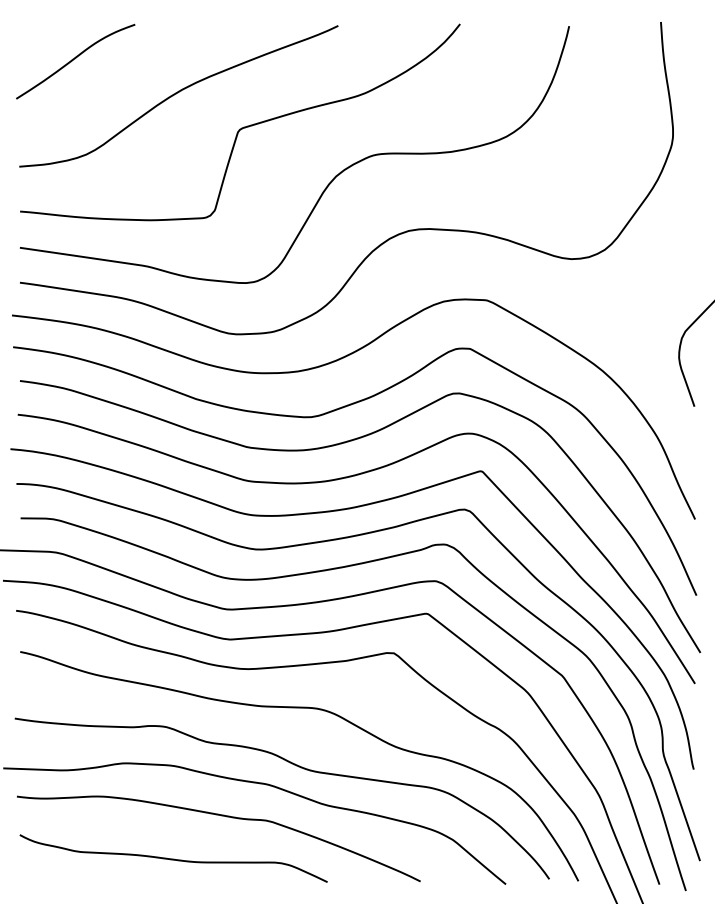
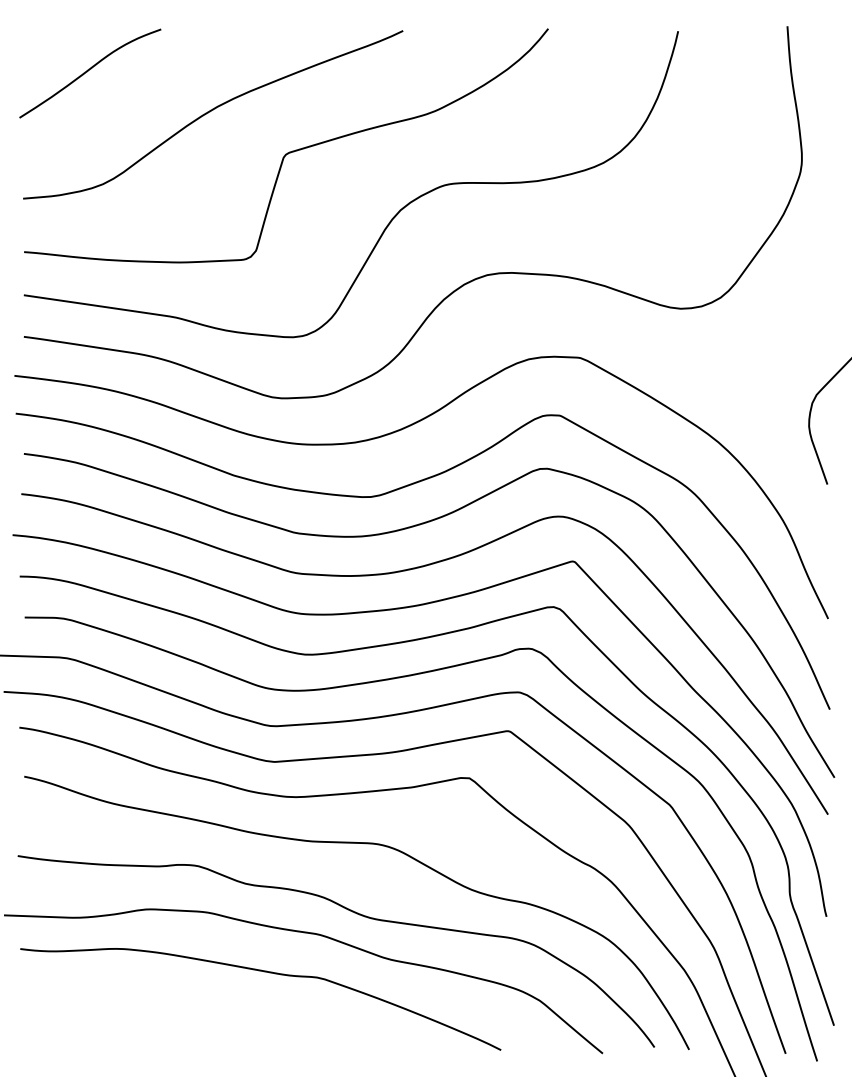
curve: (173, 858) -> (206, 1022), removed

